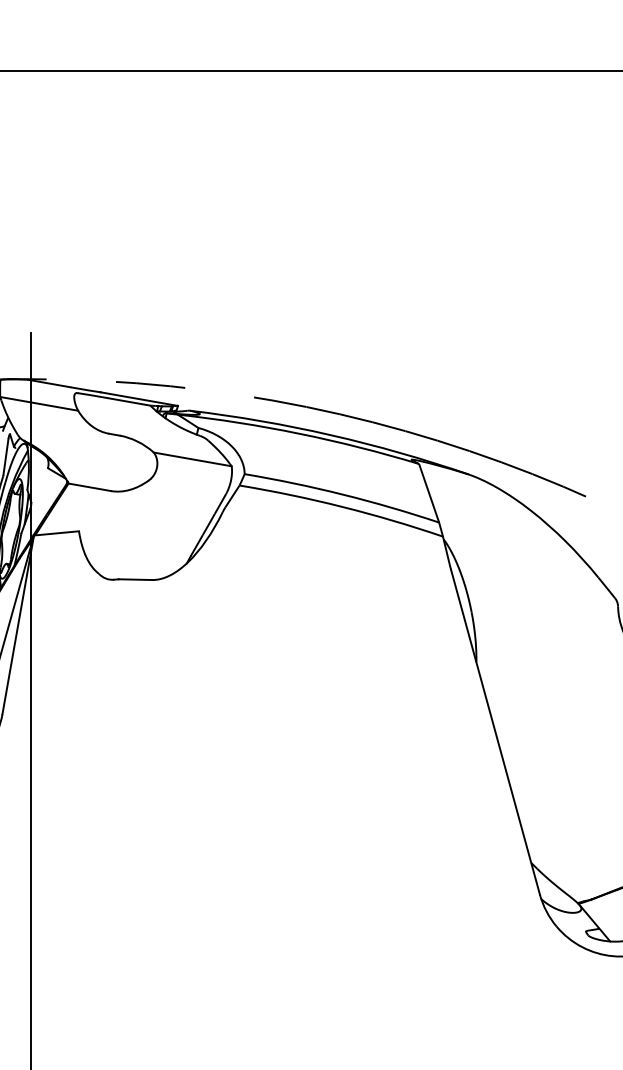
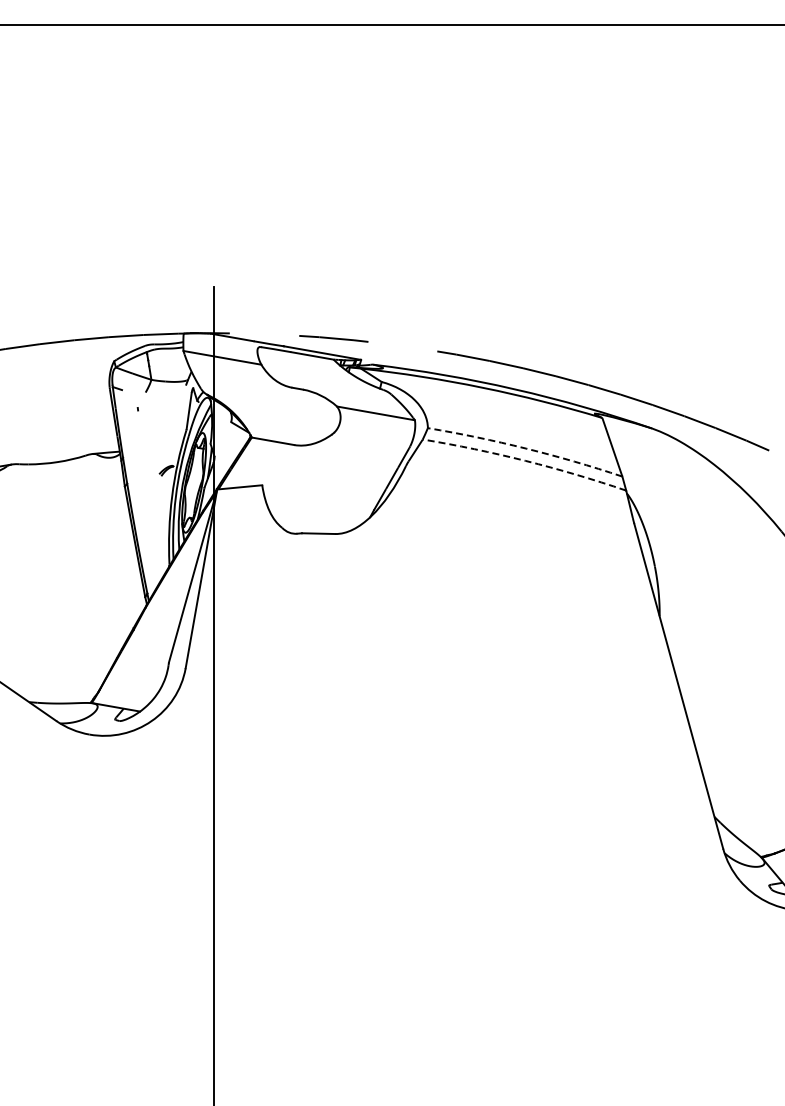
arc: (343, 494) -> (526, 448), solid -> dashed
arc: (342, 506) -> (525, 460), solid -> dashed

